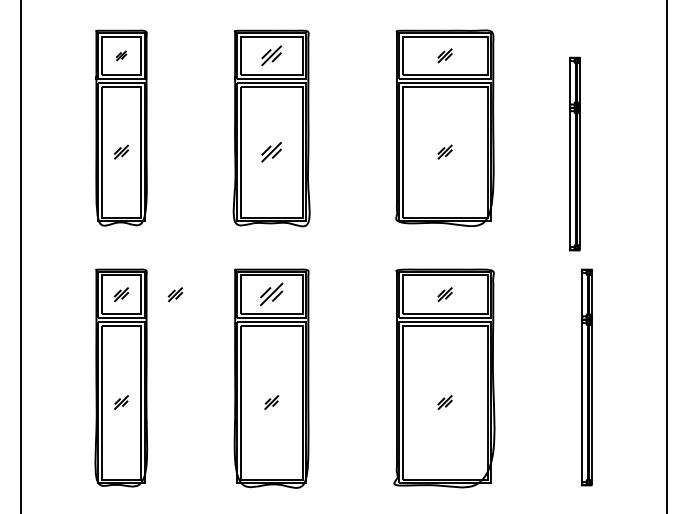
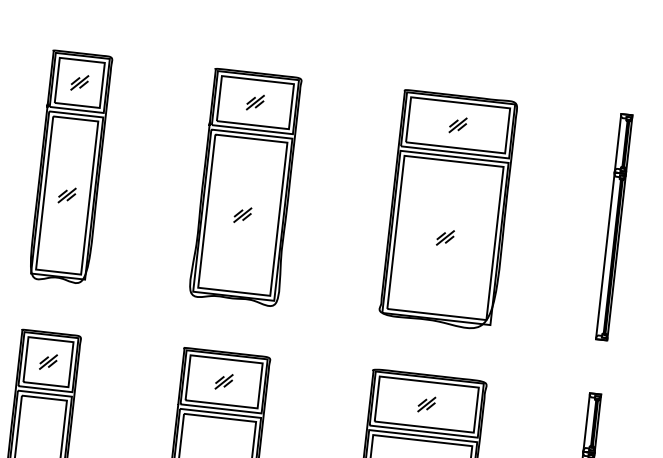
part: (121, 55) -> (79, 82), size x1.43
part: (271, 55) -> (255, 102), size x0.71
part: (271, 151) -> (242, 214), size x0.71
part: (574, 153) -> (614, 226), moved
part: (174, 294) -> (110, 368), removed
part: (271, 294) -> (223, 381), size x0.62

